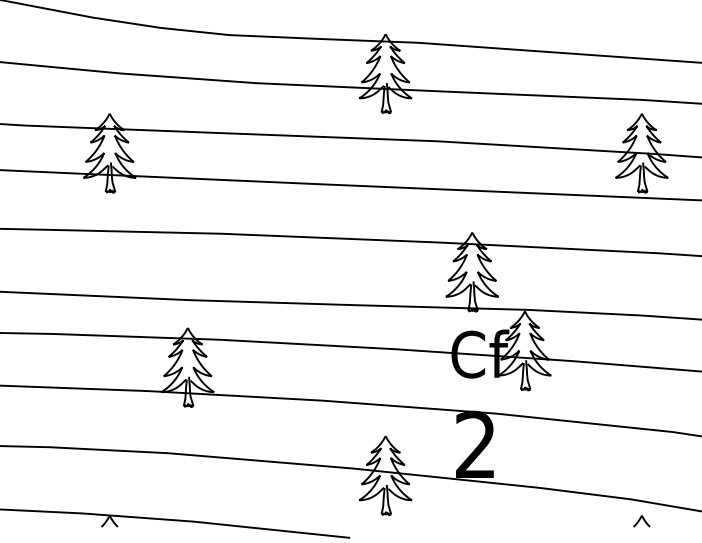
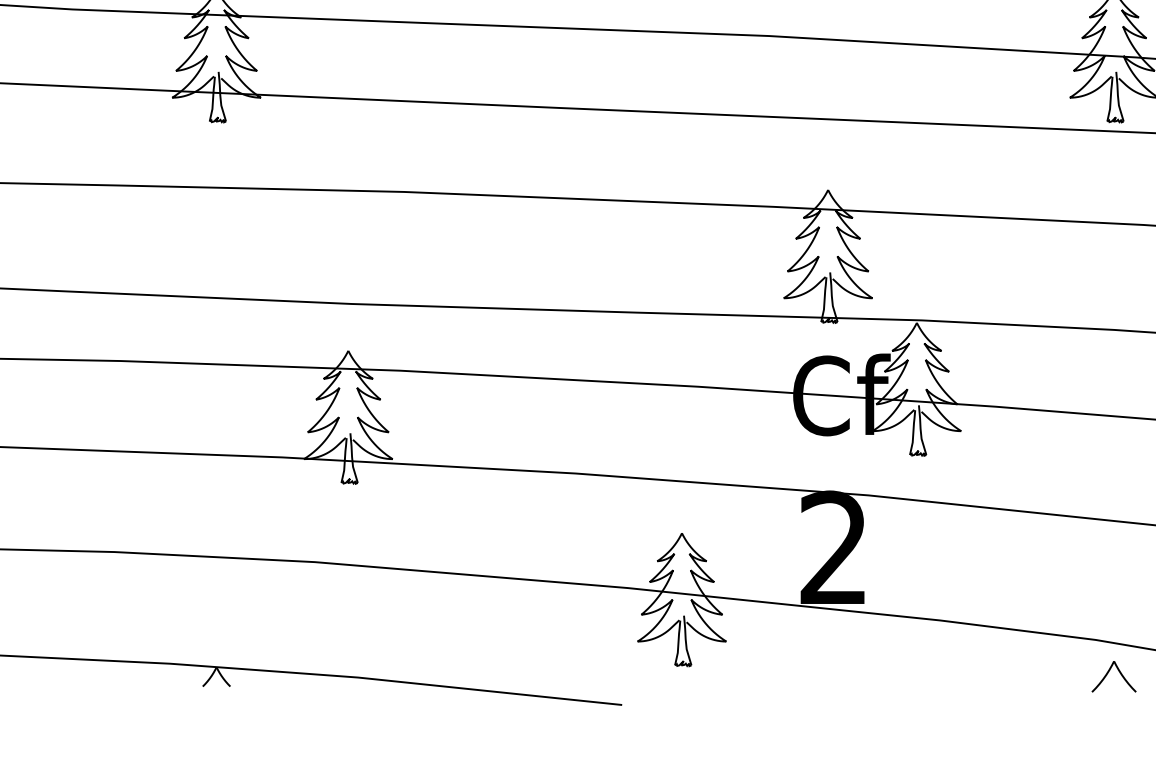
part: (641, 521) -> (1113, 677), size x1.6

